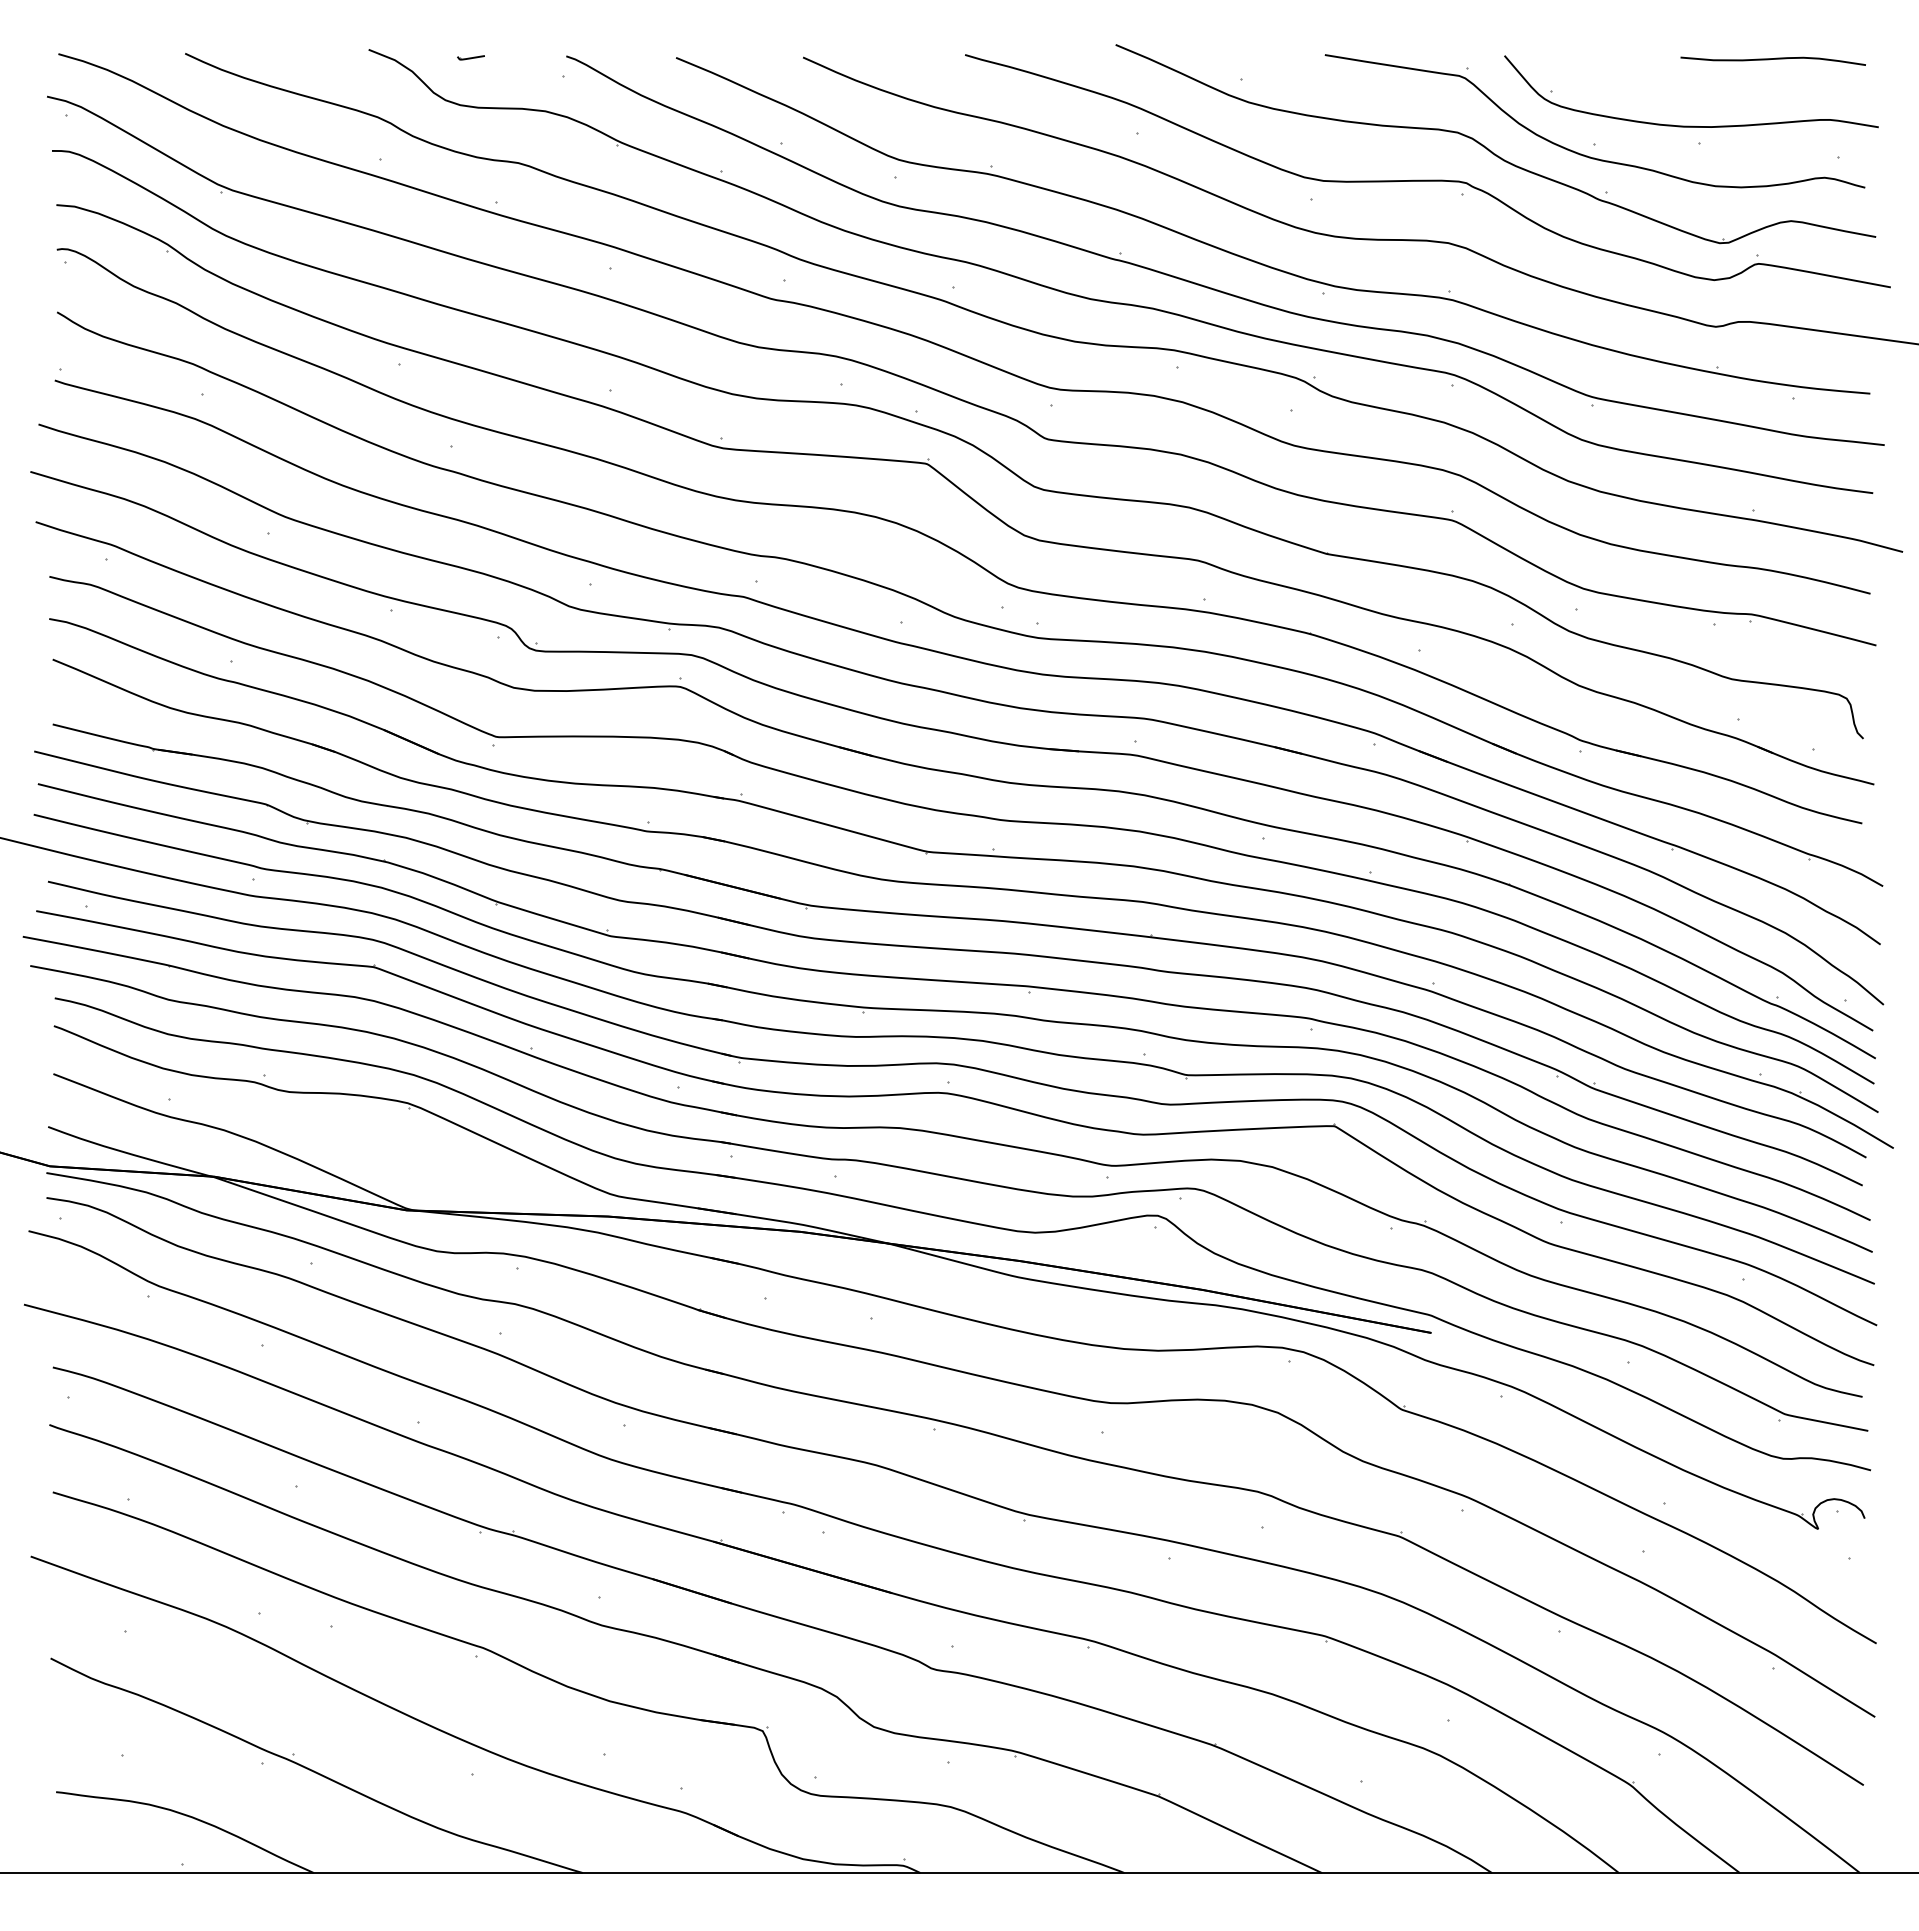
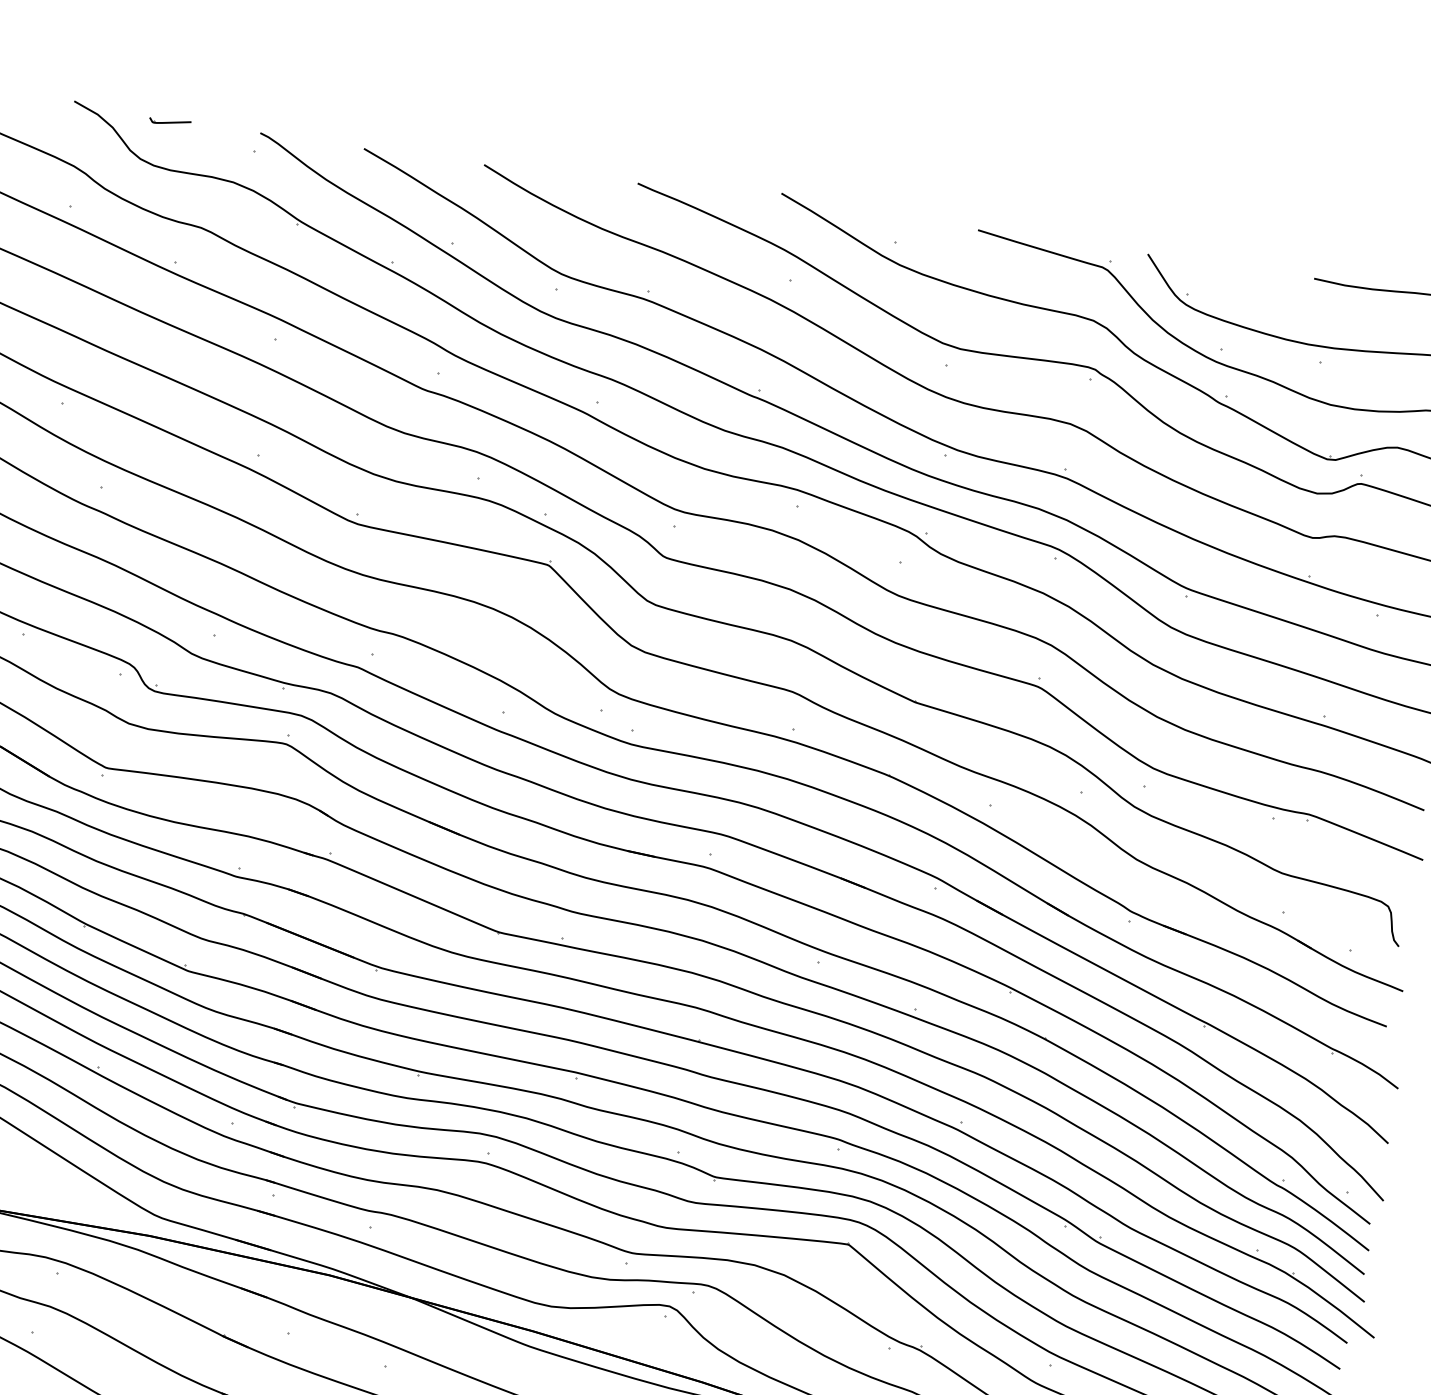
part: (470, 57) -> (169, 121), size x1.6

